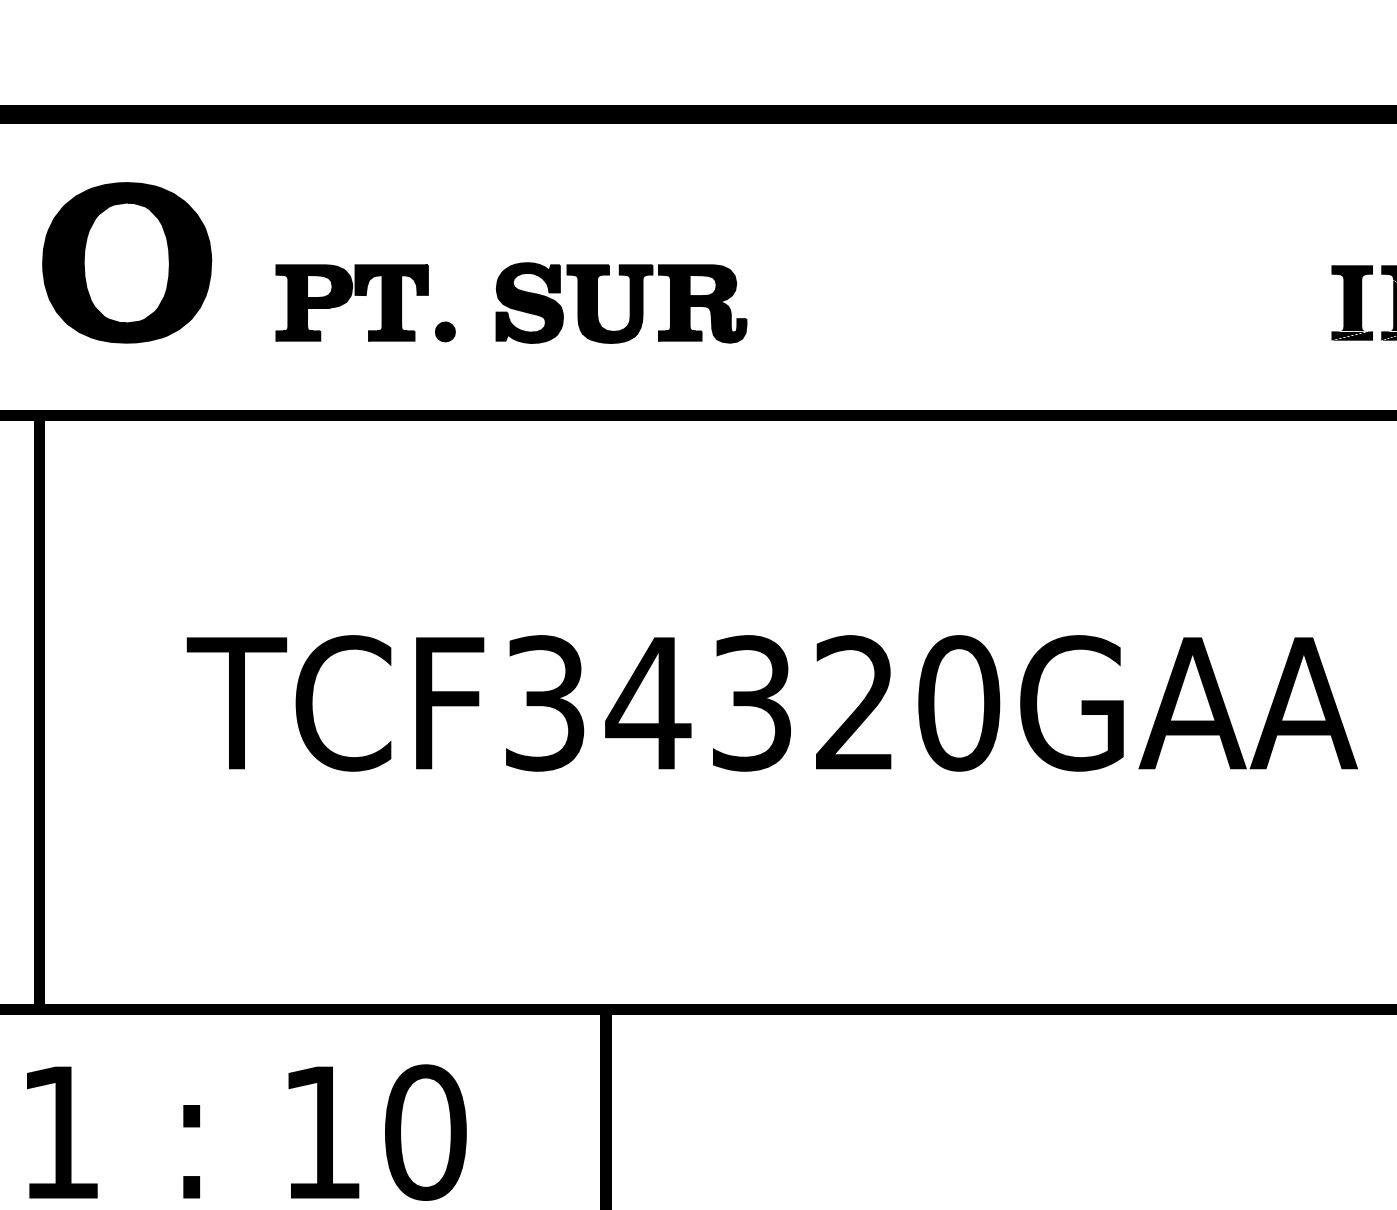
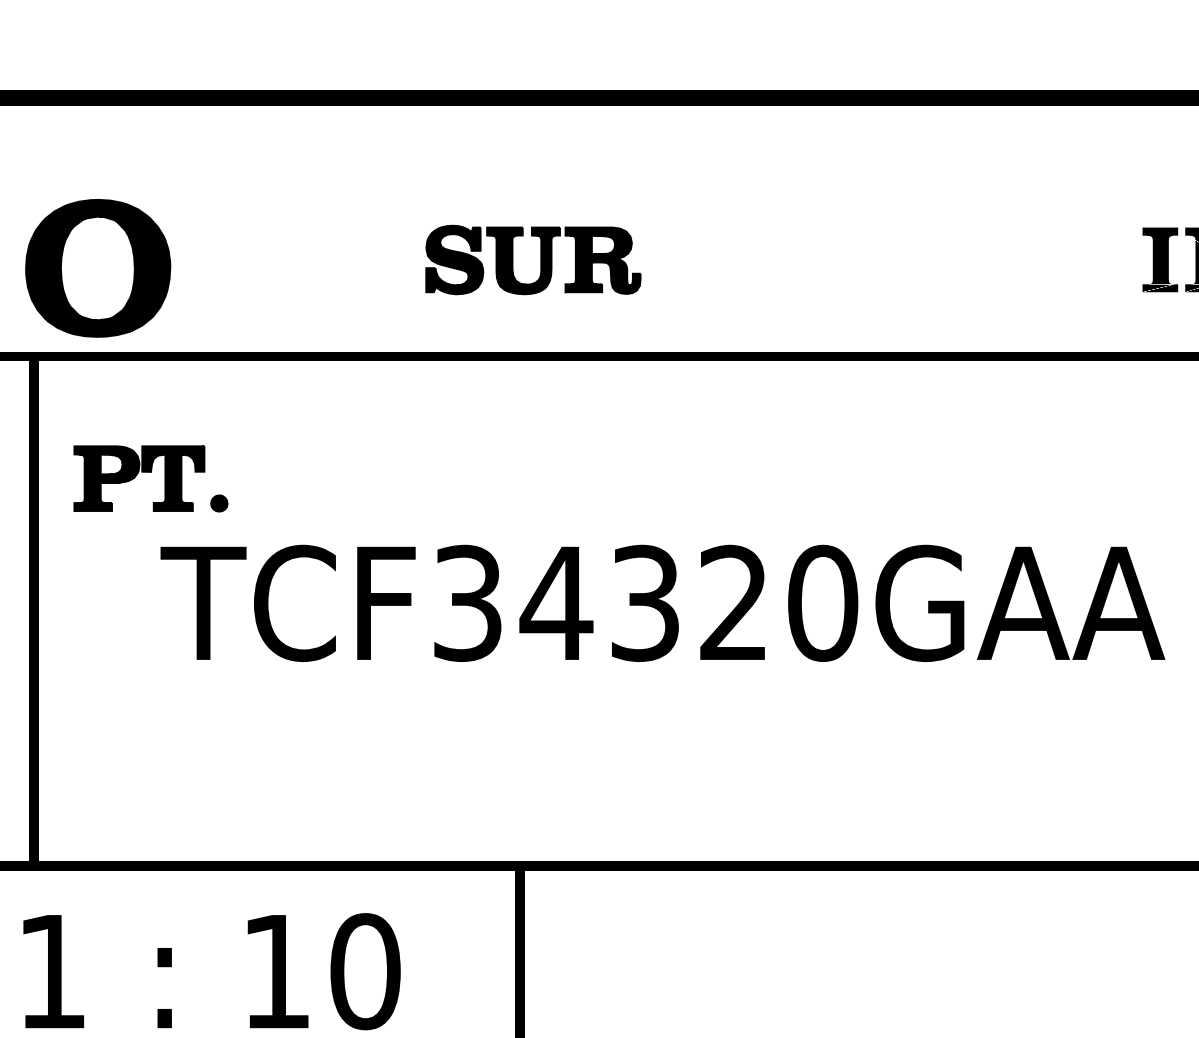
part: (127, 262) -> (98, 268), moved
part: (365, 295) -> (150, 472), moved

